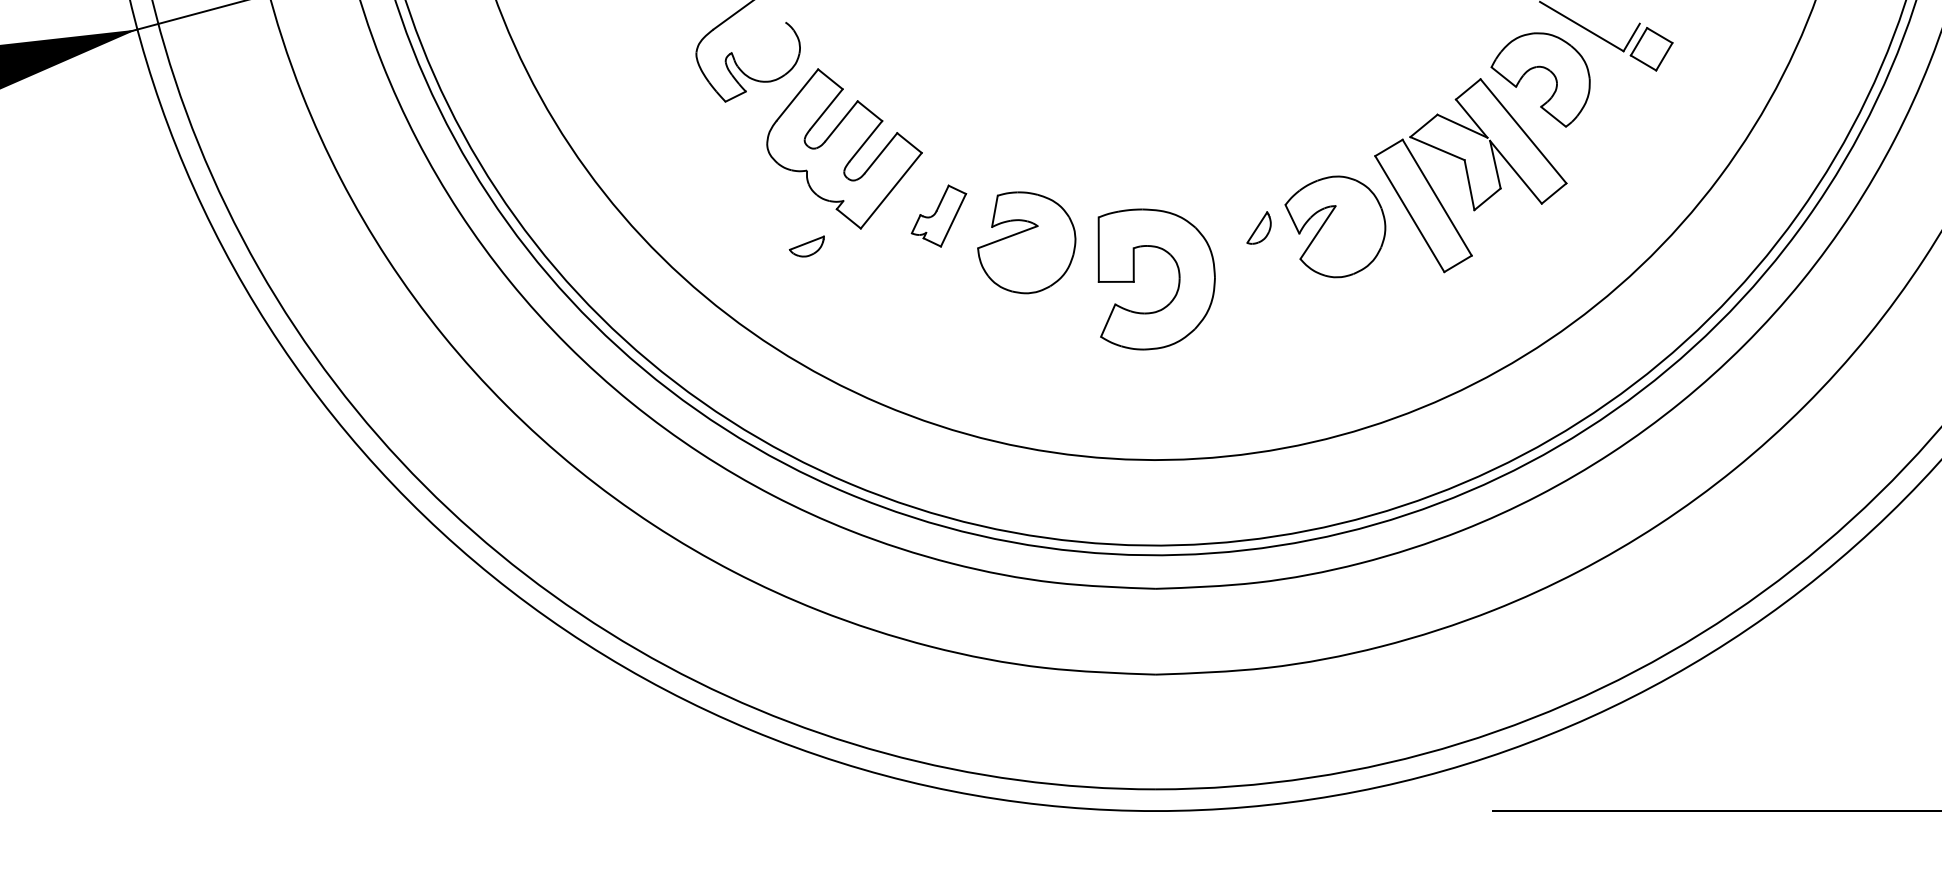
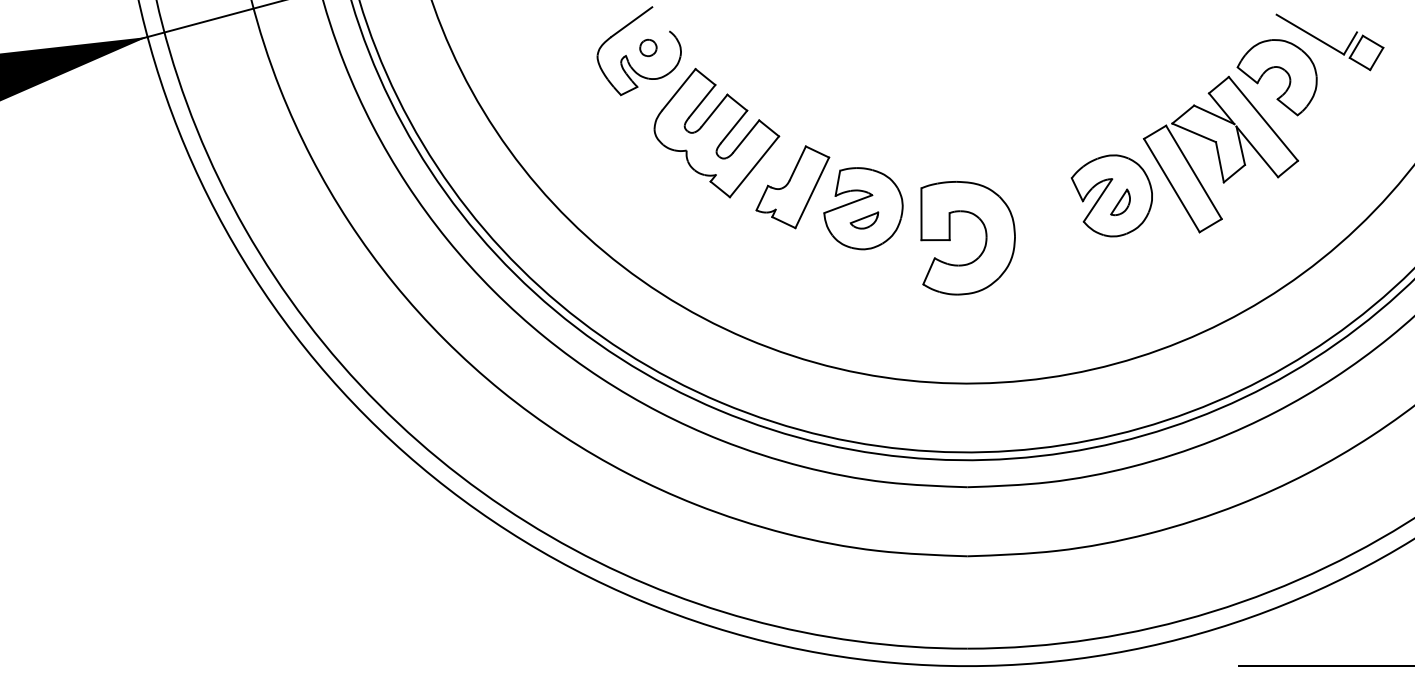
part: (759, 43) -> (648, 48), added
part: (938, 215) -> (792, 186), size x1.67
part: (1258, 227) -> (1120, 202), moved
part: (806, 246) -> (864, 220), moved

